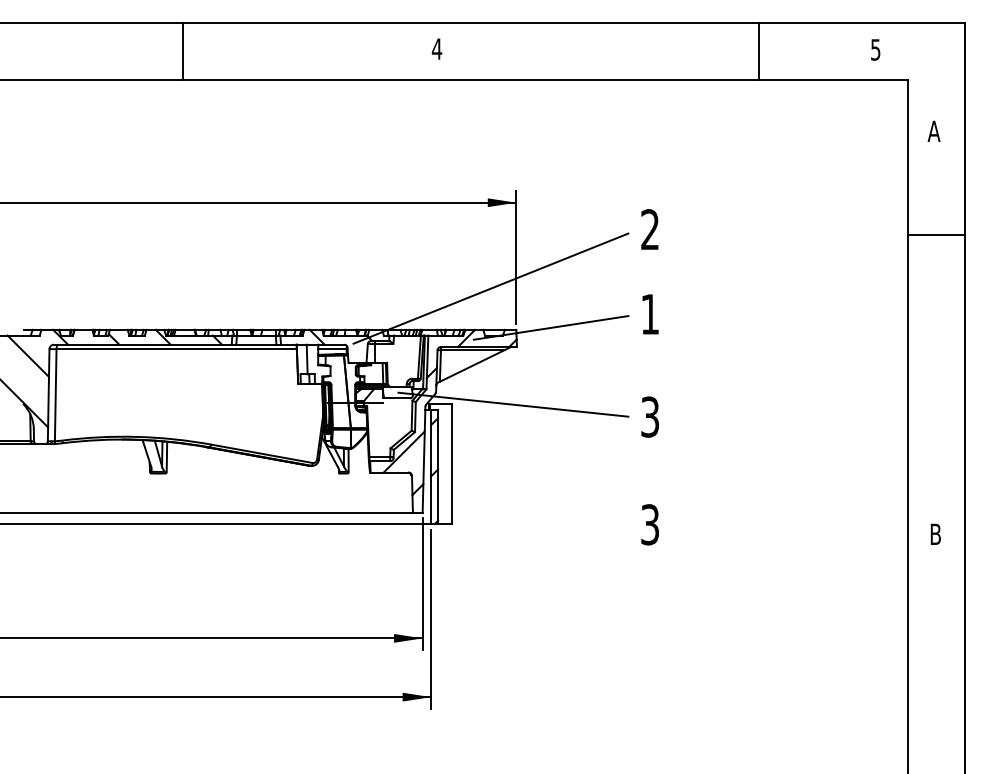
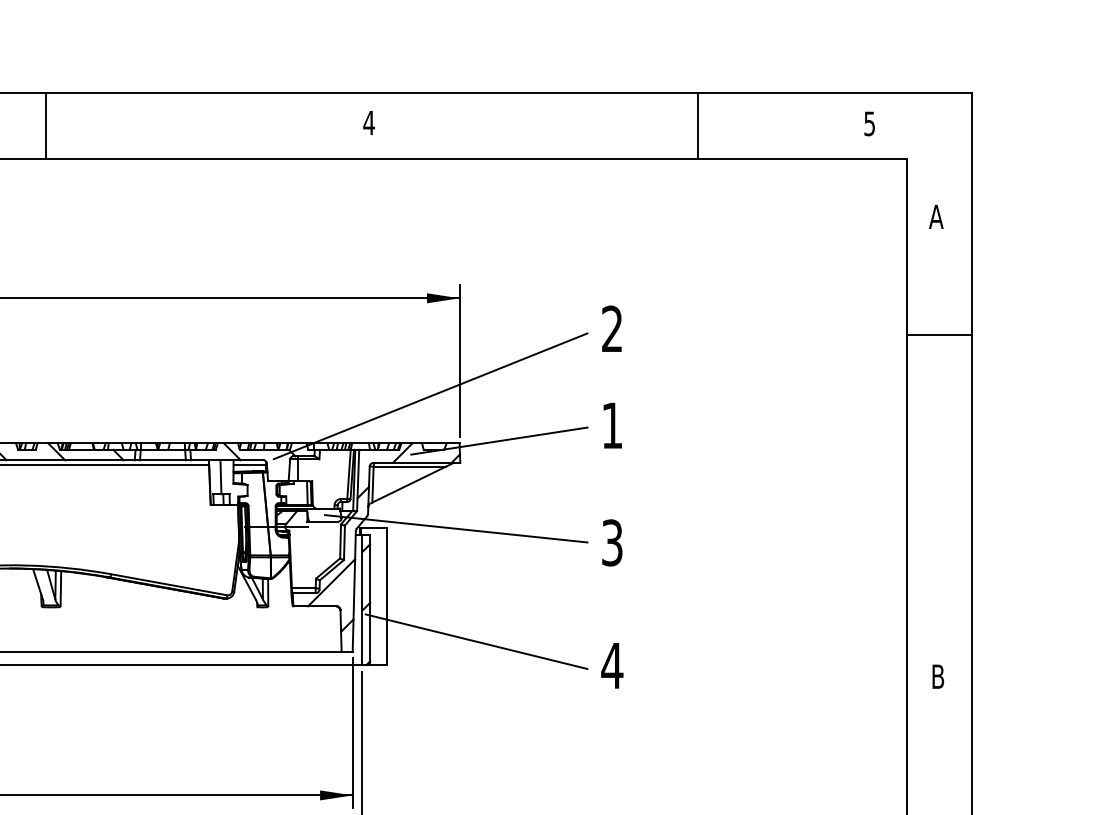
line: (182, 51) -> (45, 125), moved
line: (759, 51) -> (698, 125), moved
line: (531, 503) -> (476, 641), added
text: (649, 524) -> (611, 665), 3 -> 4

